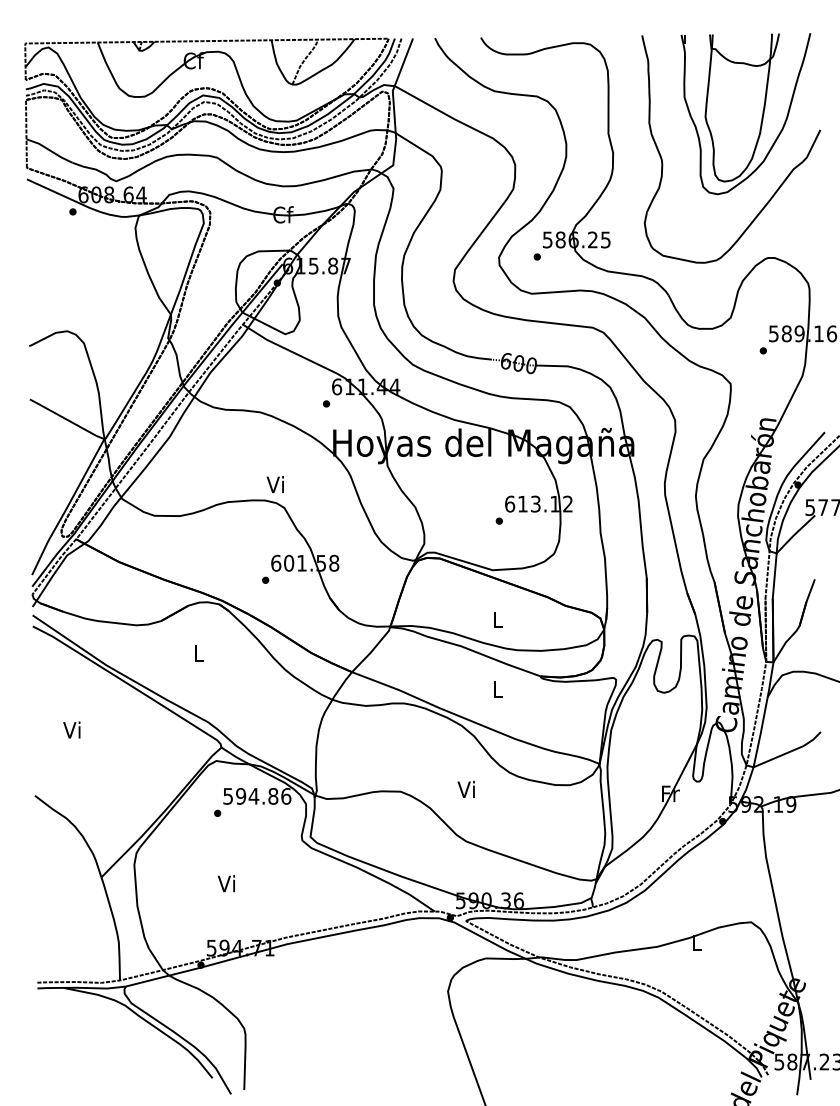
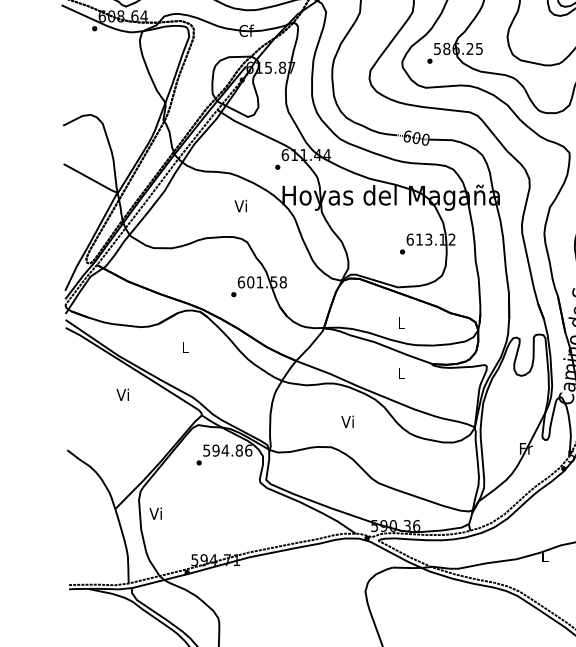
text: (274, 484) -> (240, 205), moved
text: (71, 729) -> (122, 394), moved
text: (465, 788) -> (347, 421), moved
text: (225, 883) -> (155, 513), moved

